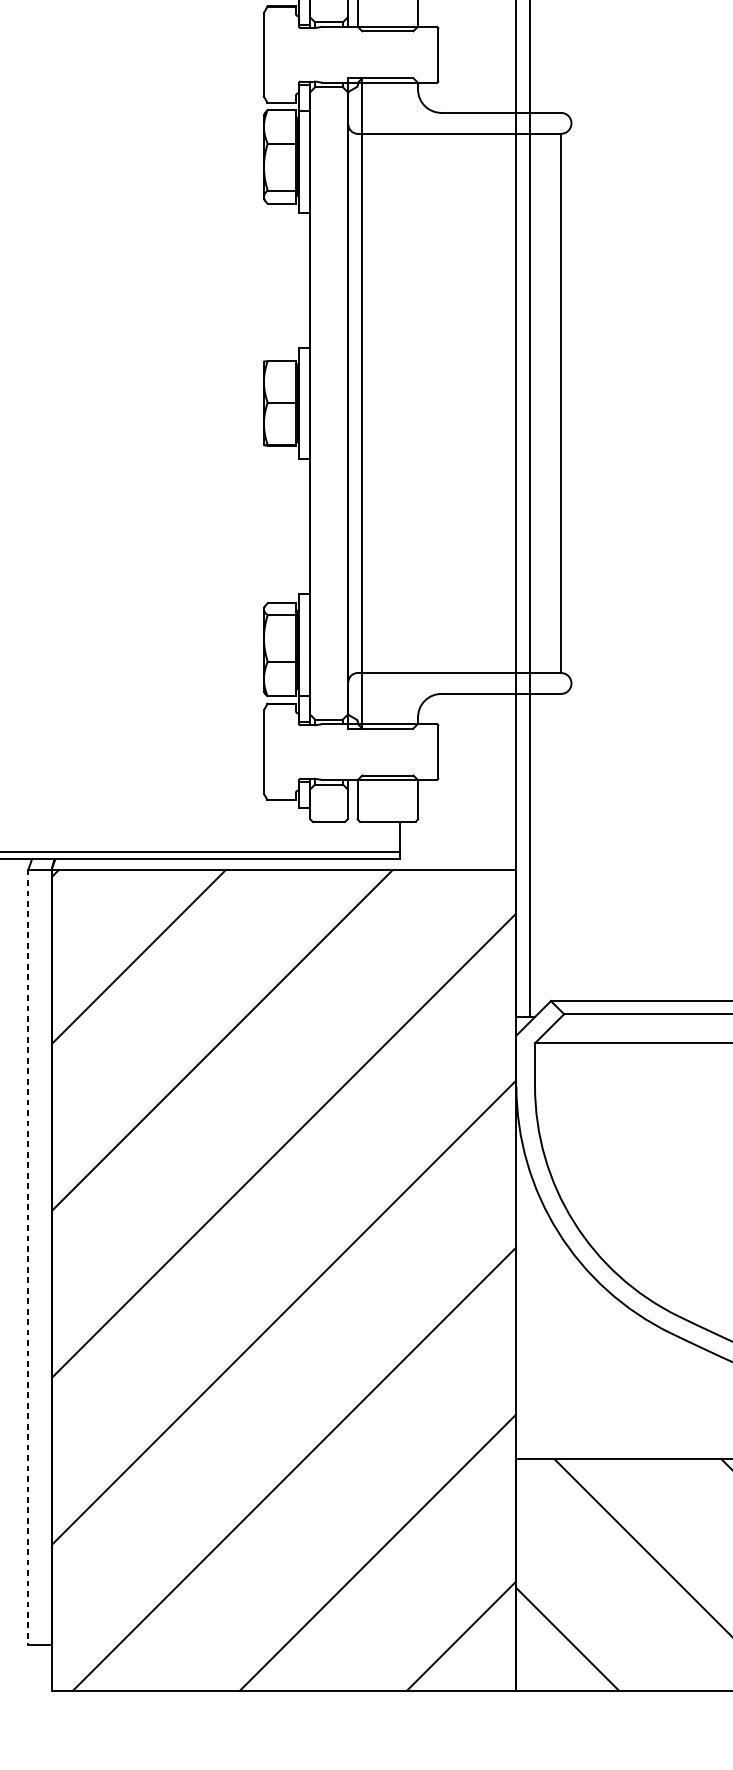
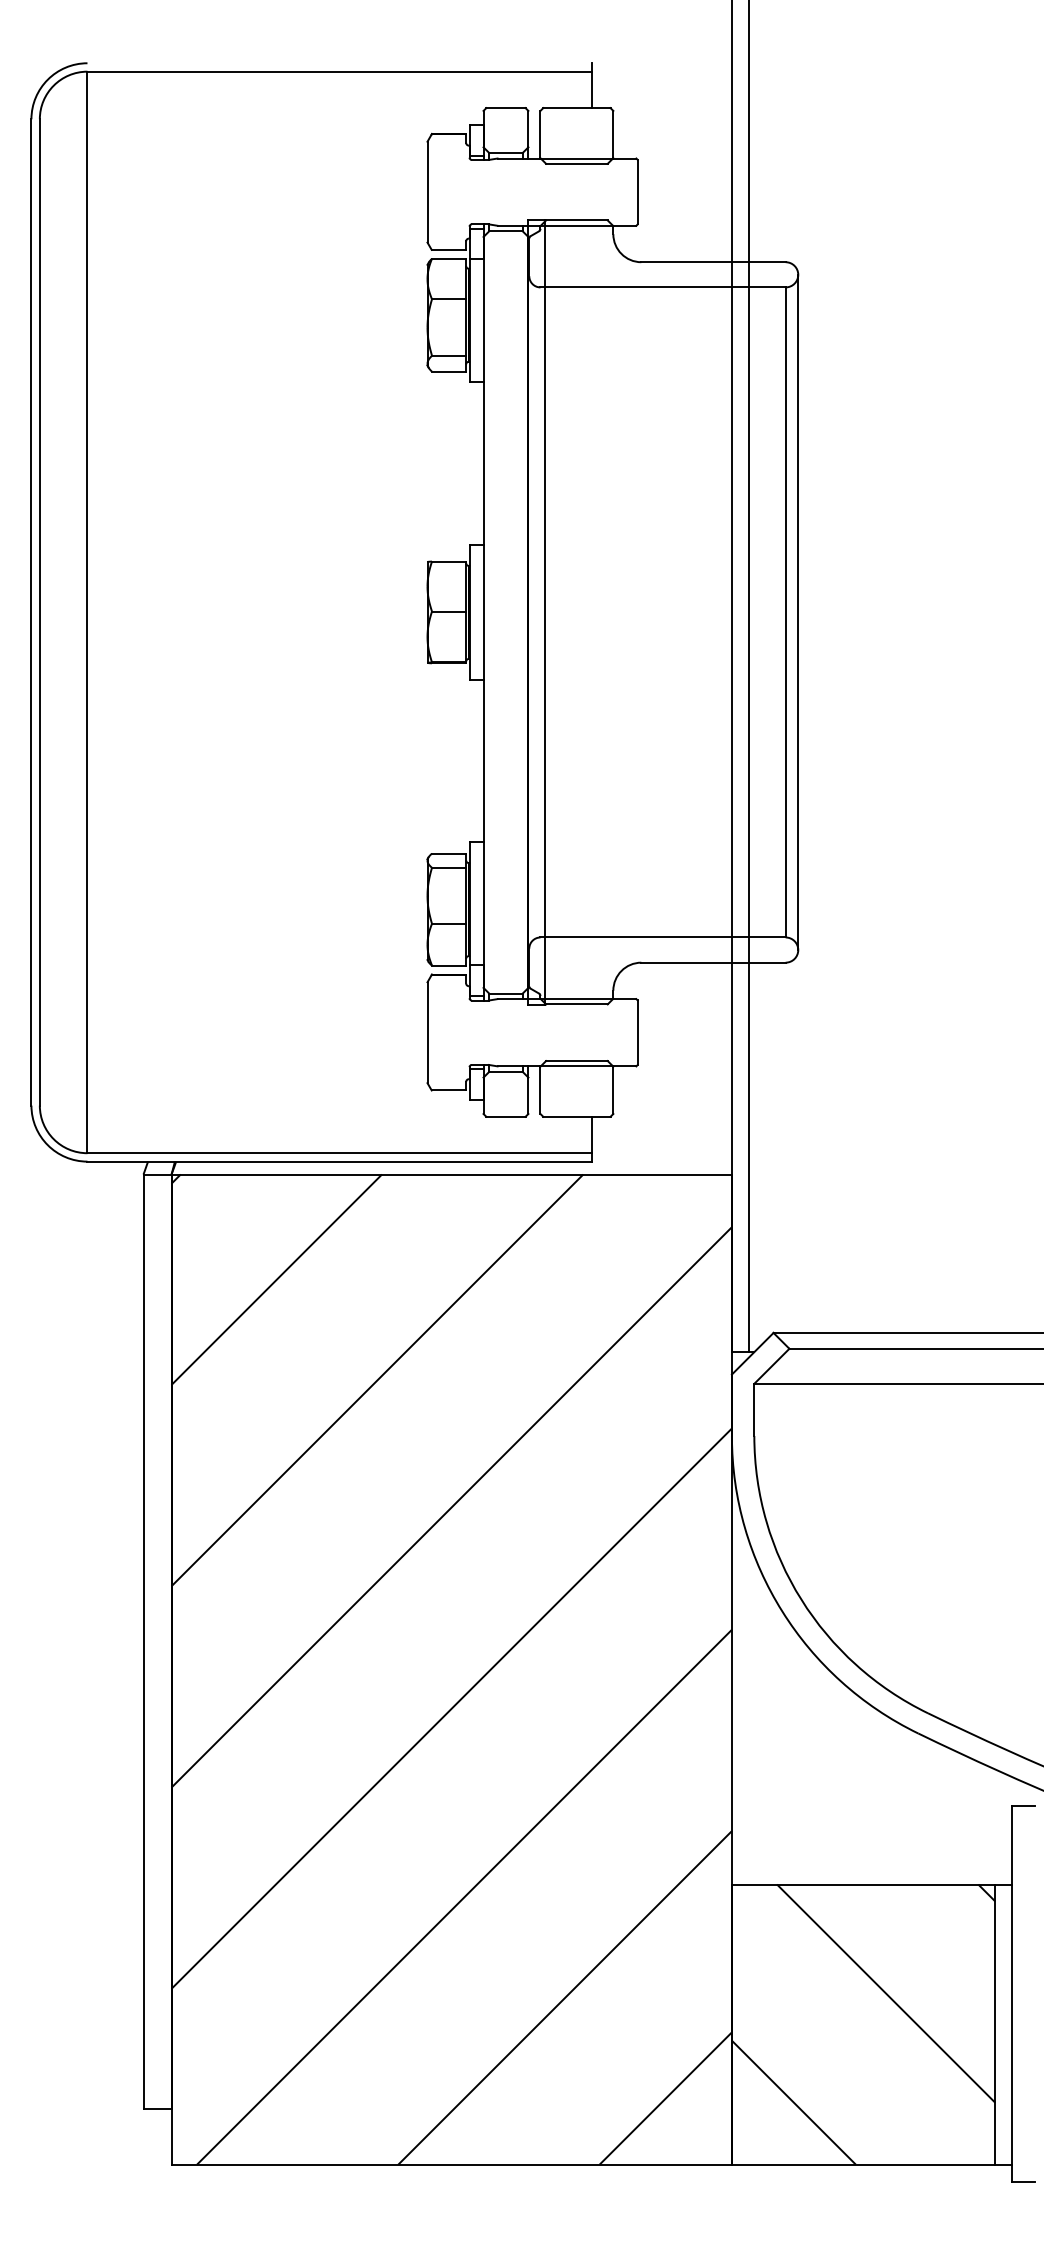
line: (571, 403) -> (798, 612), added
line: (28, 1257) -> (143, 1642), dashed -> solid

